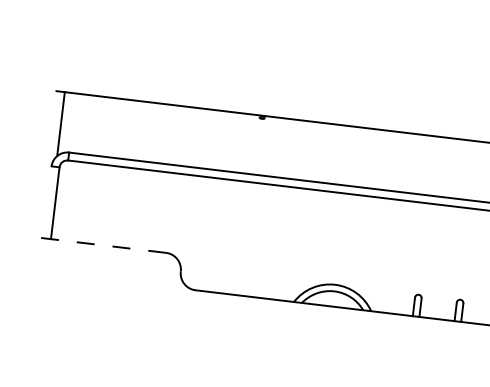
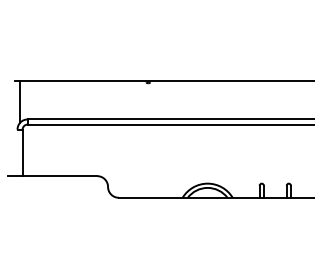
line: (96, 245) -> (52, 176), dashed -> solid

